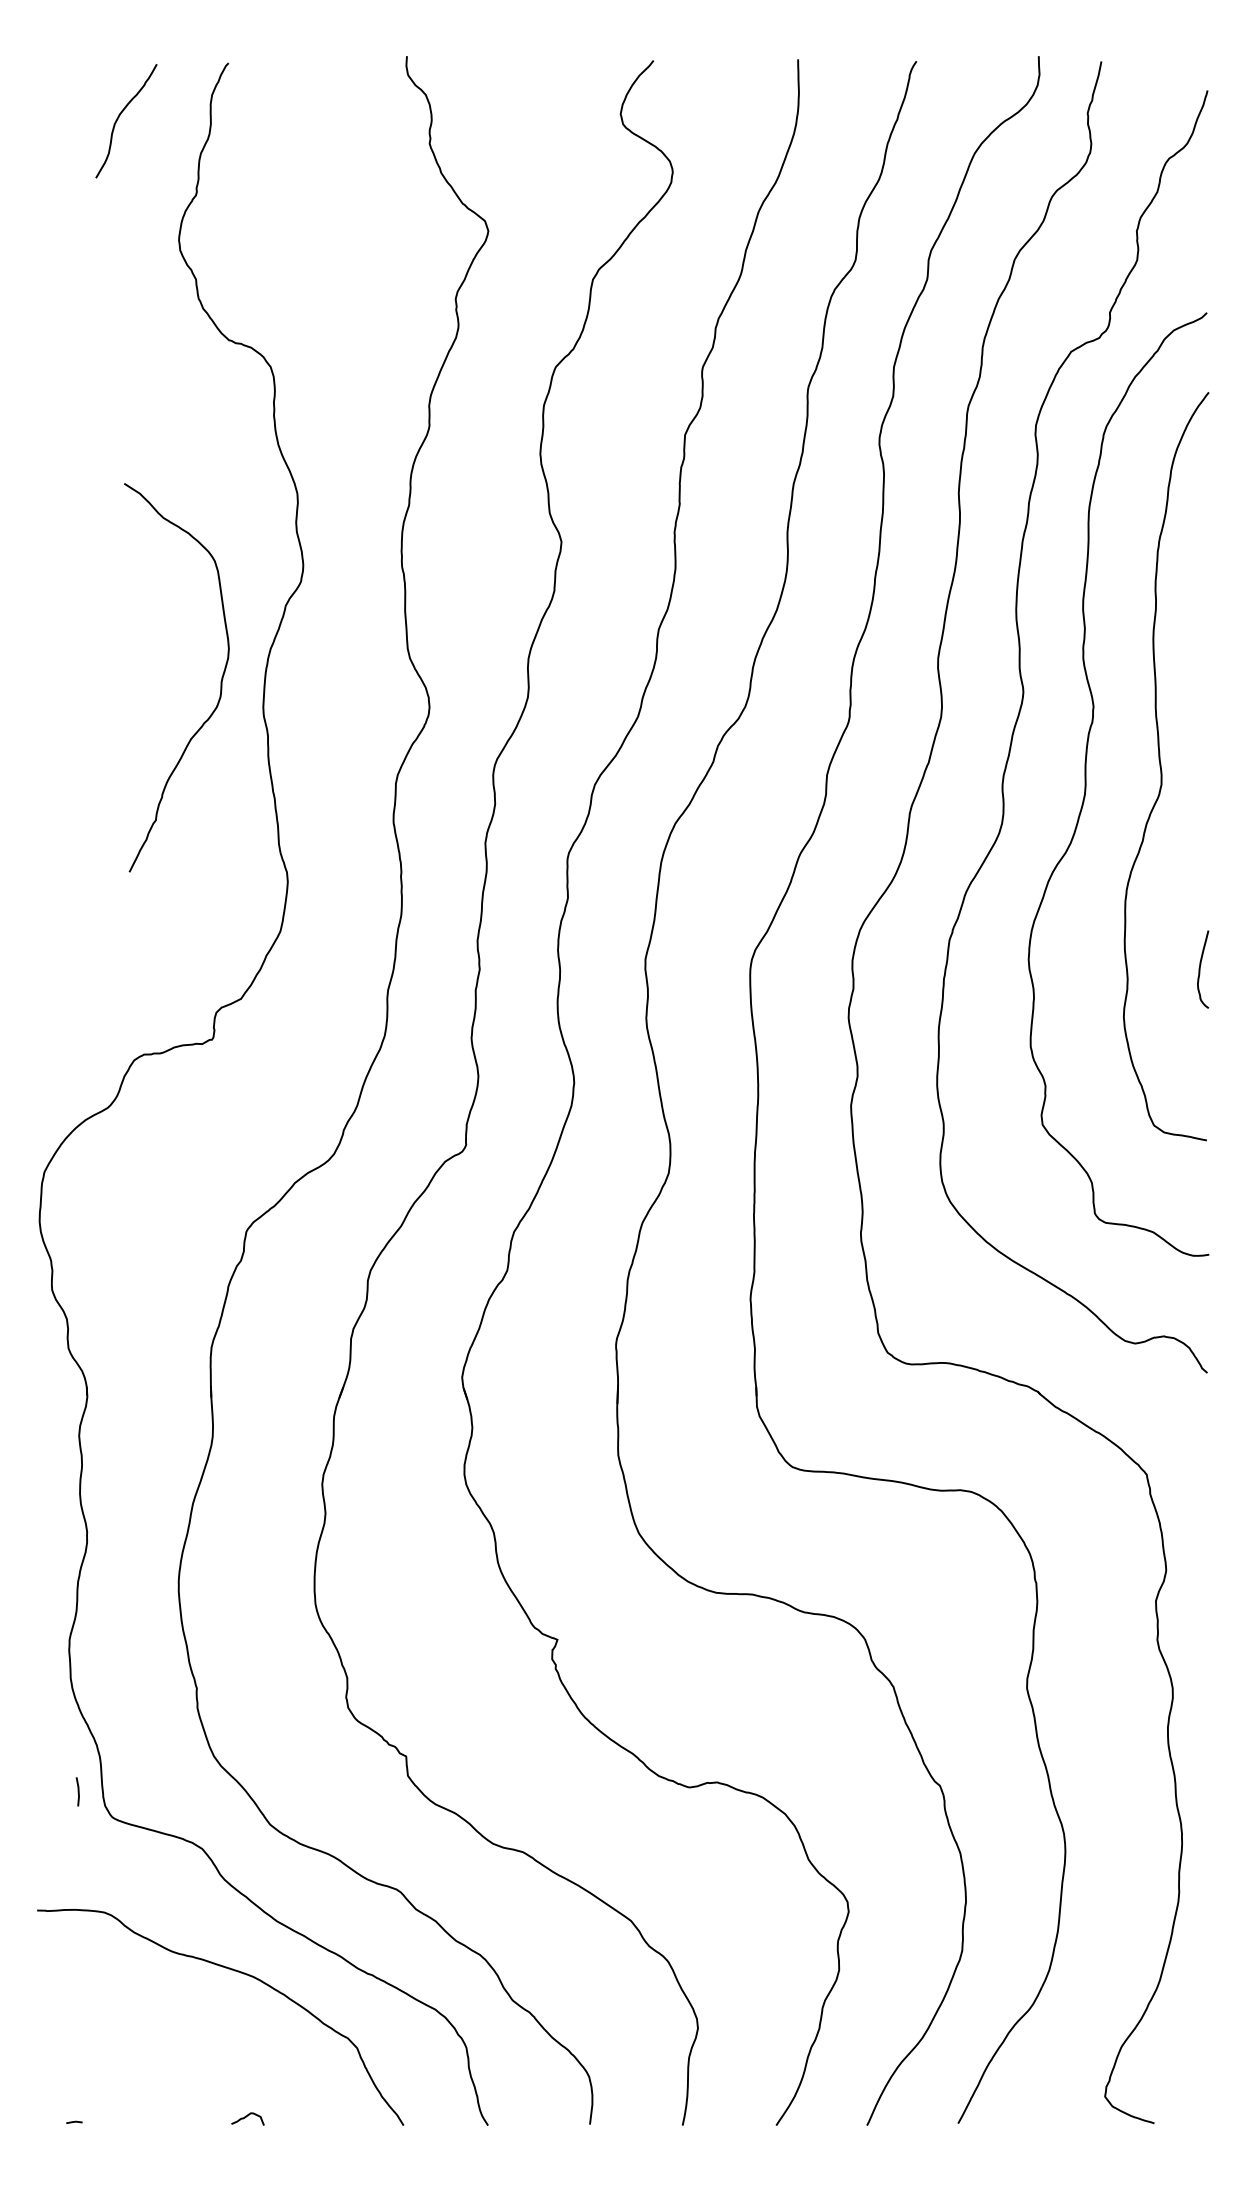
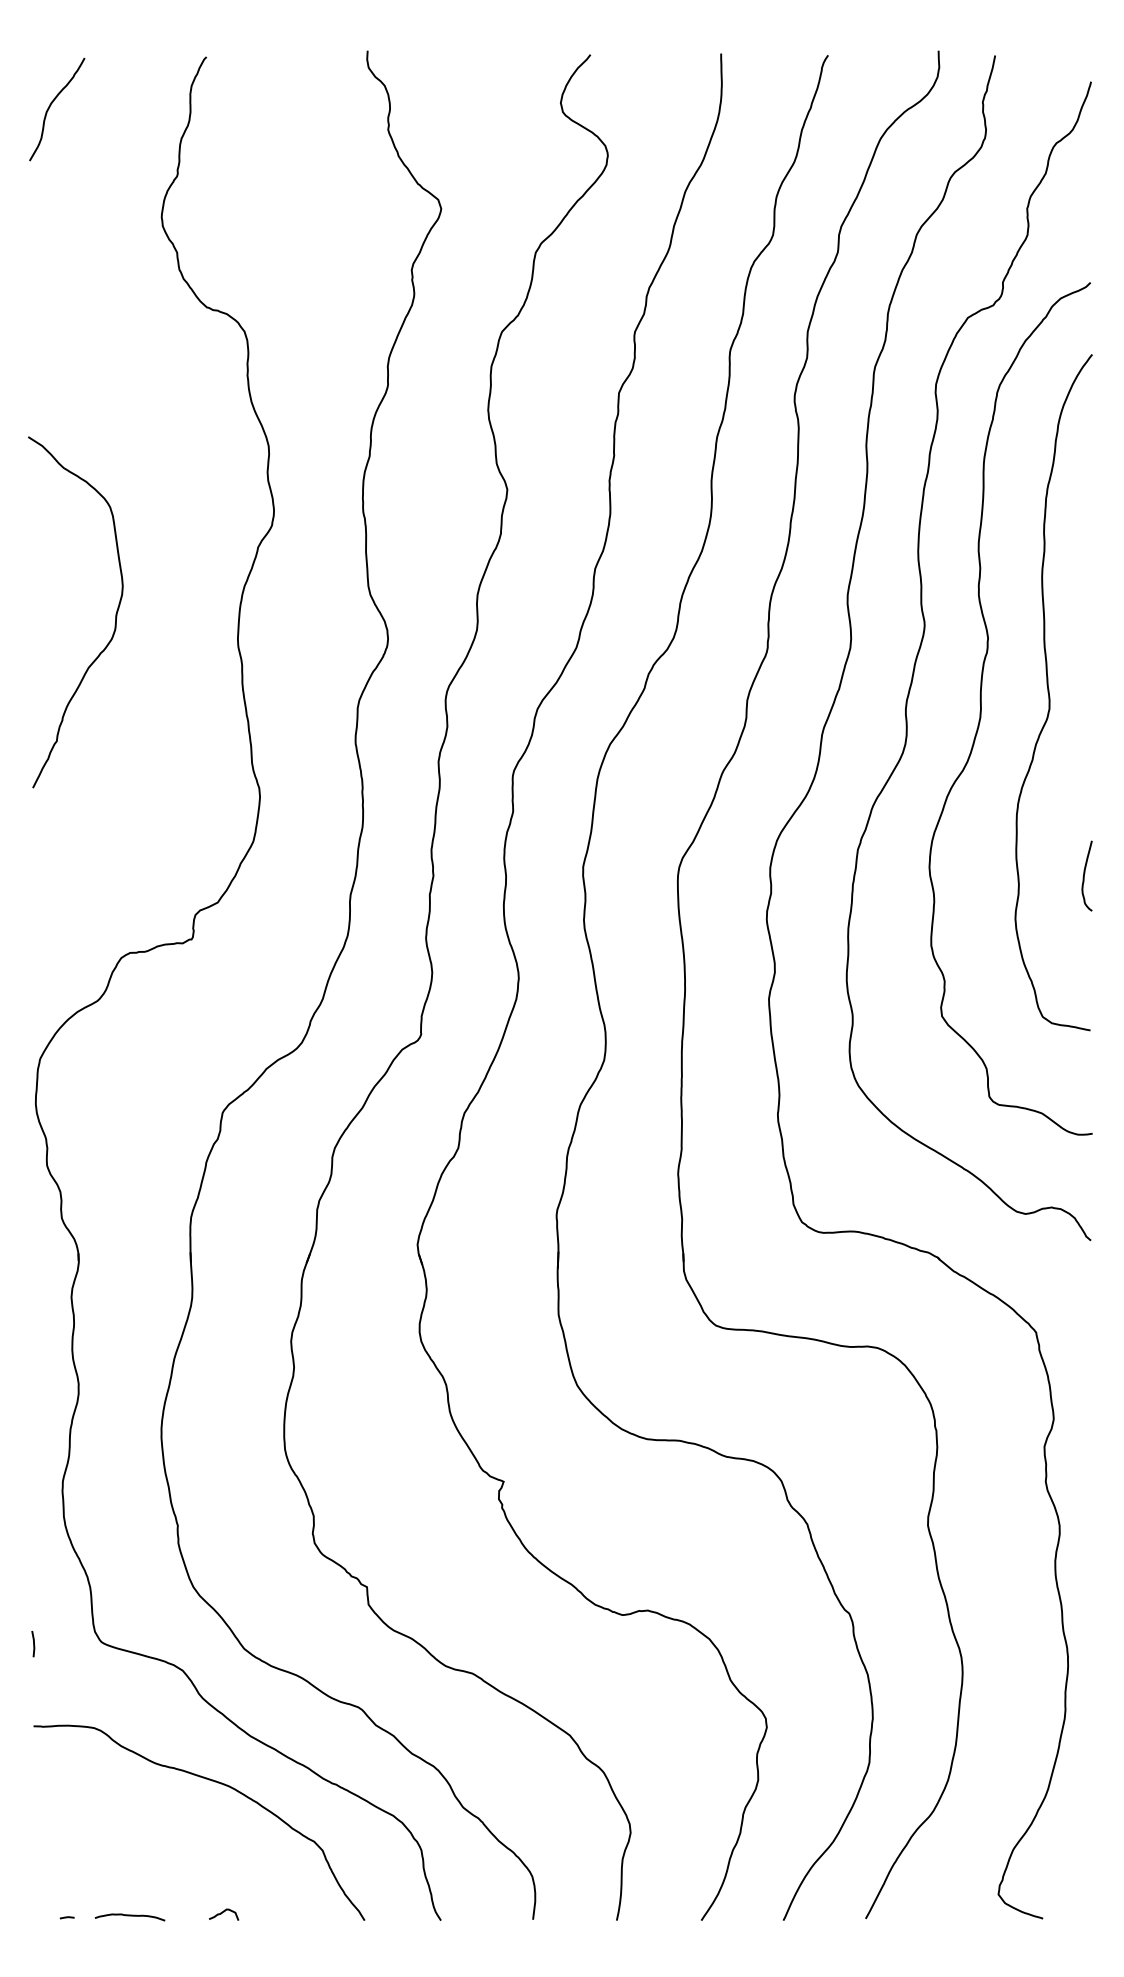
curve: (120, 116) -> (51, 105), moved
curve: (220, 678) -> (115, 613), moved
line: (78, 1792) -> (33, 1644), moved
curve: (143, 2121) -> (129, 1916), added

